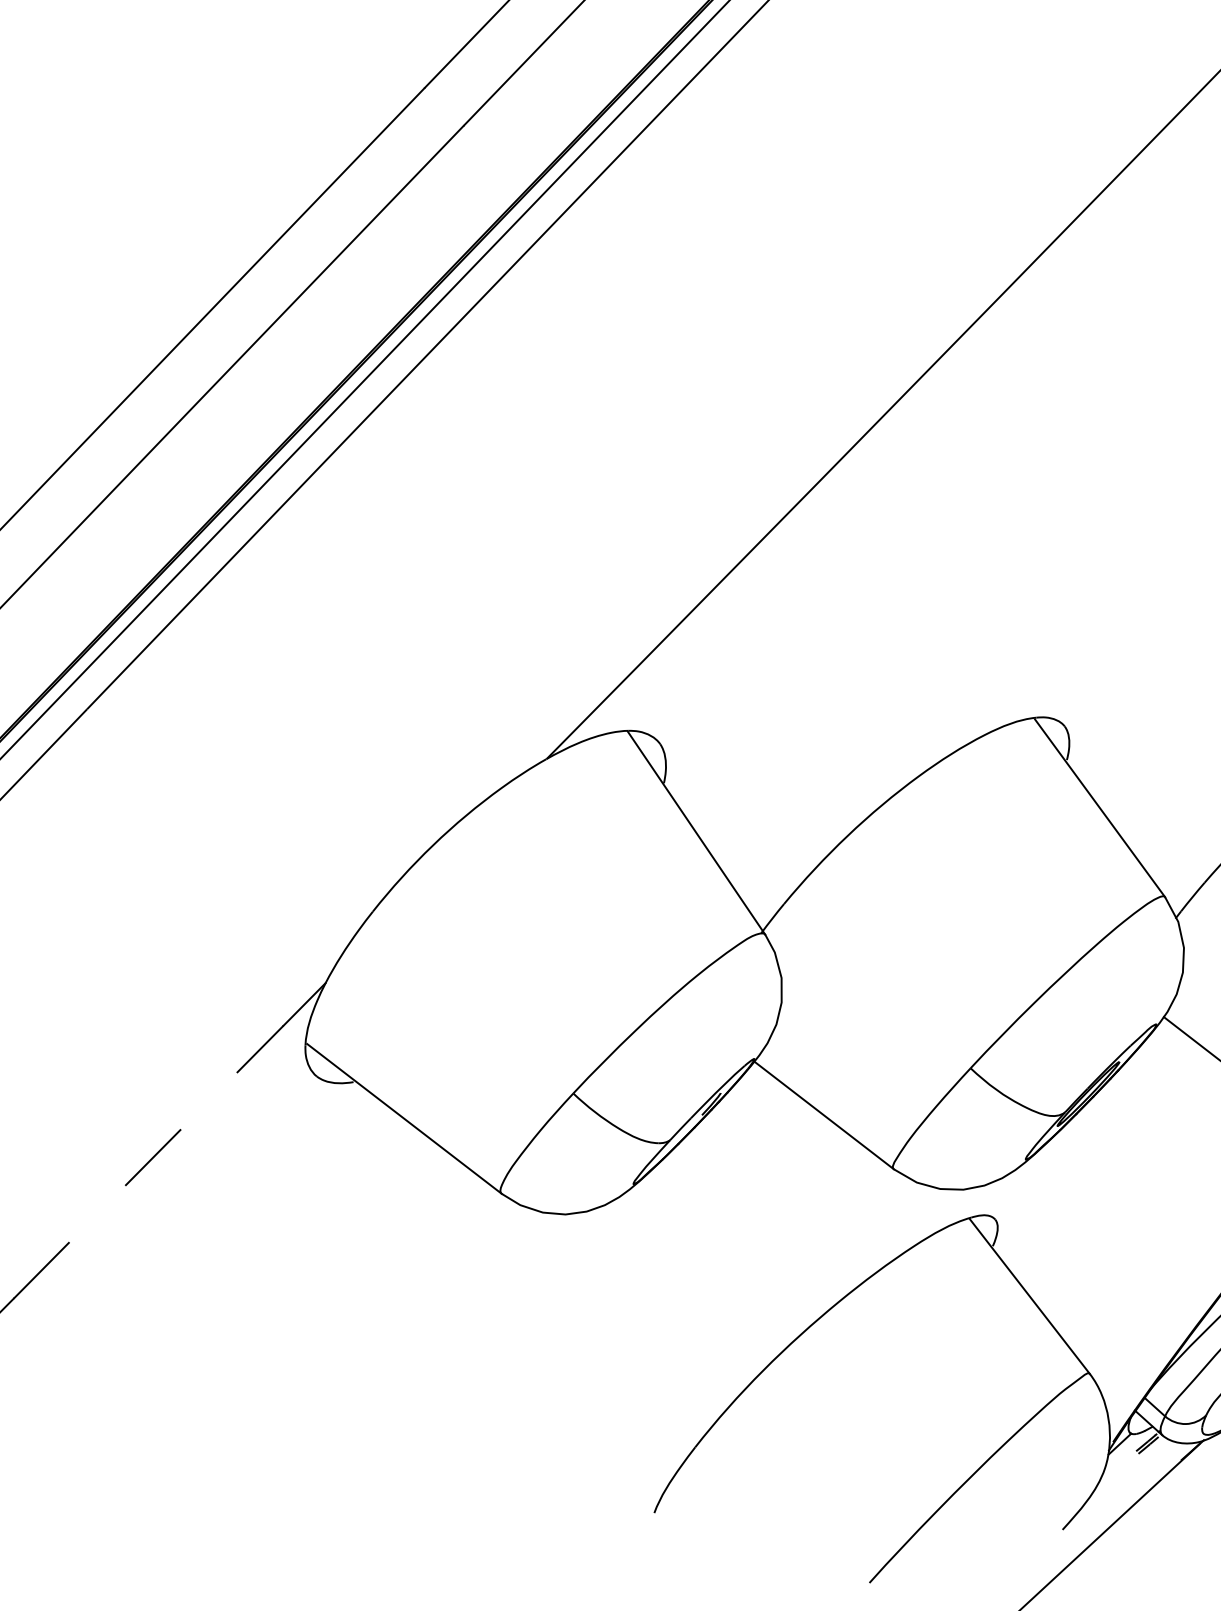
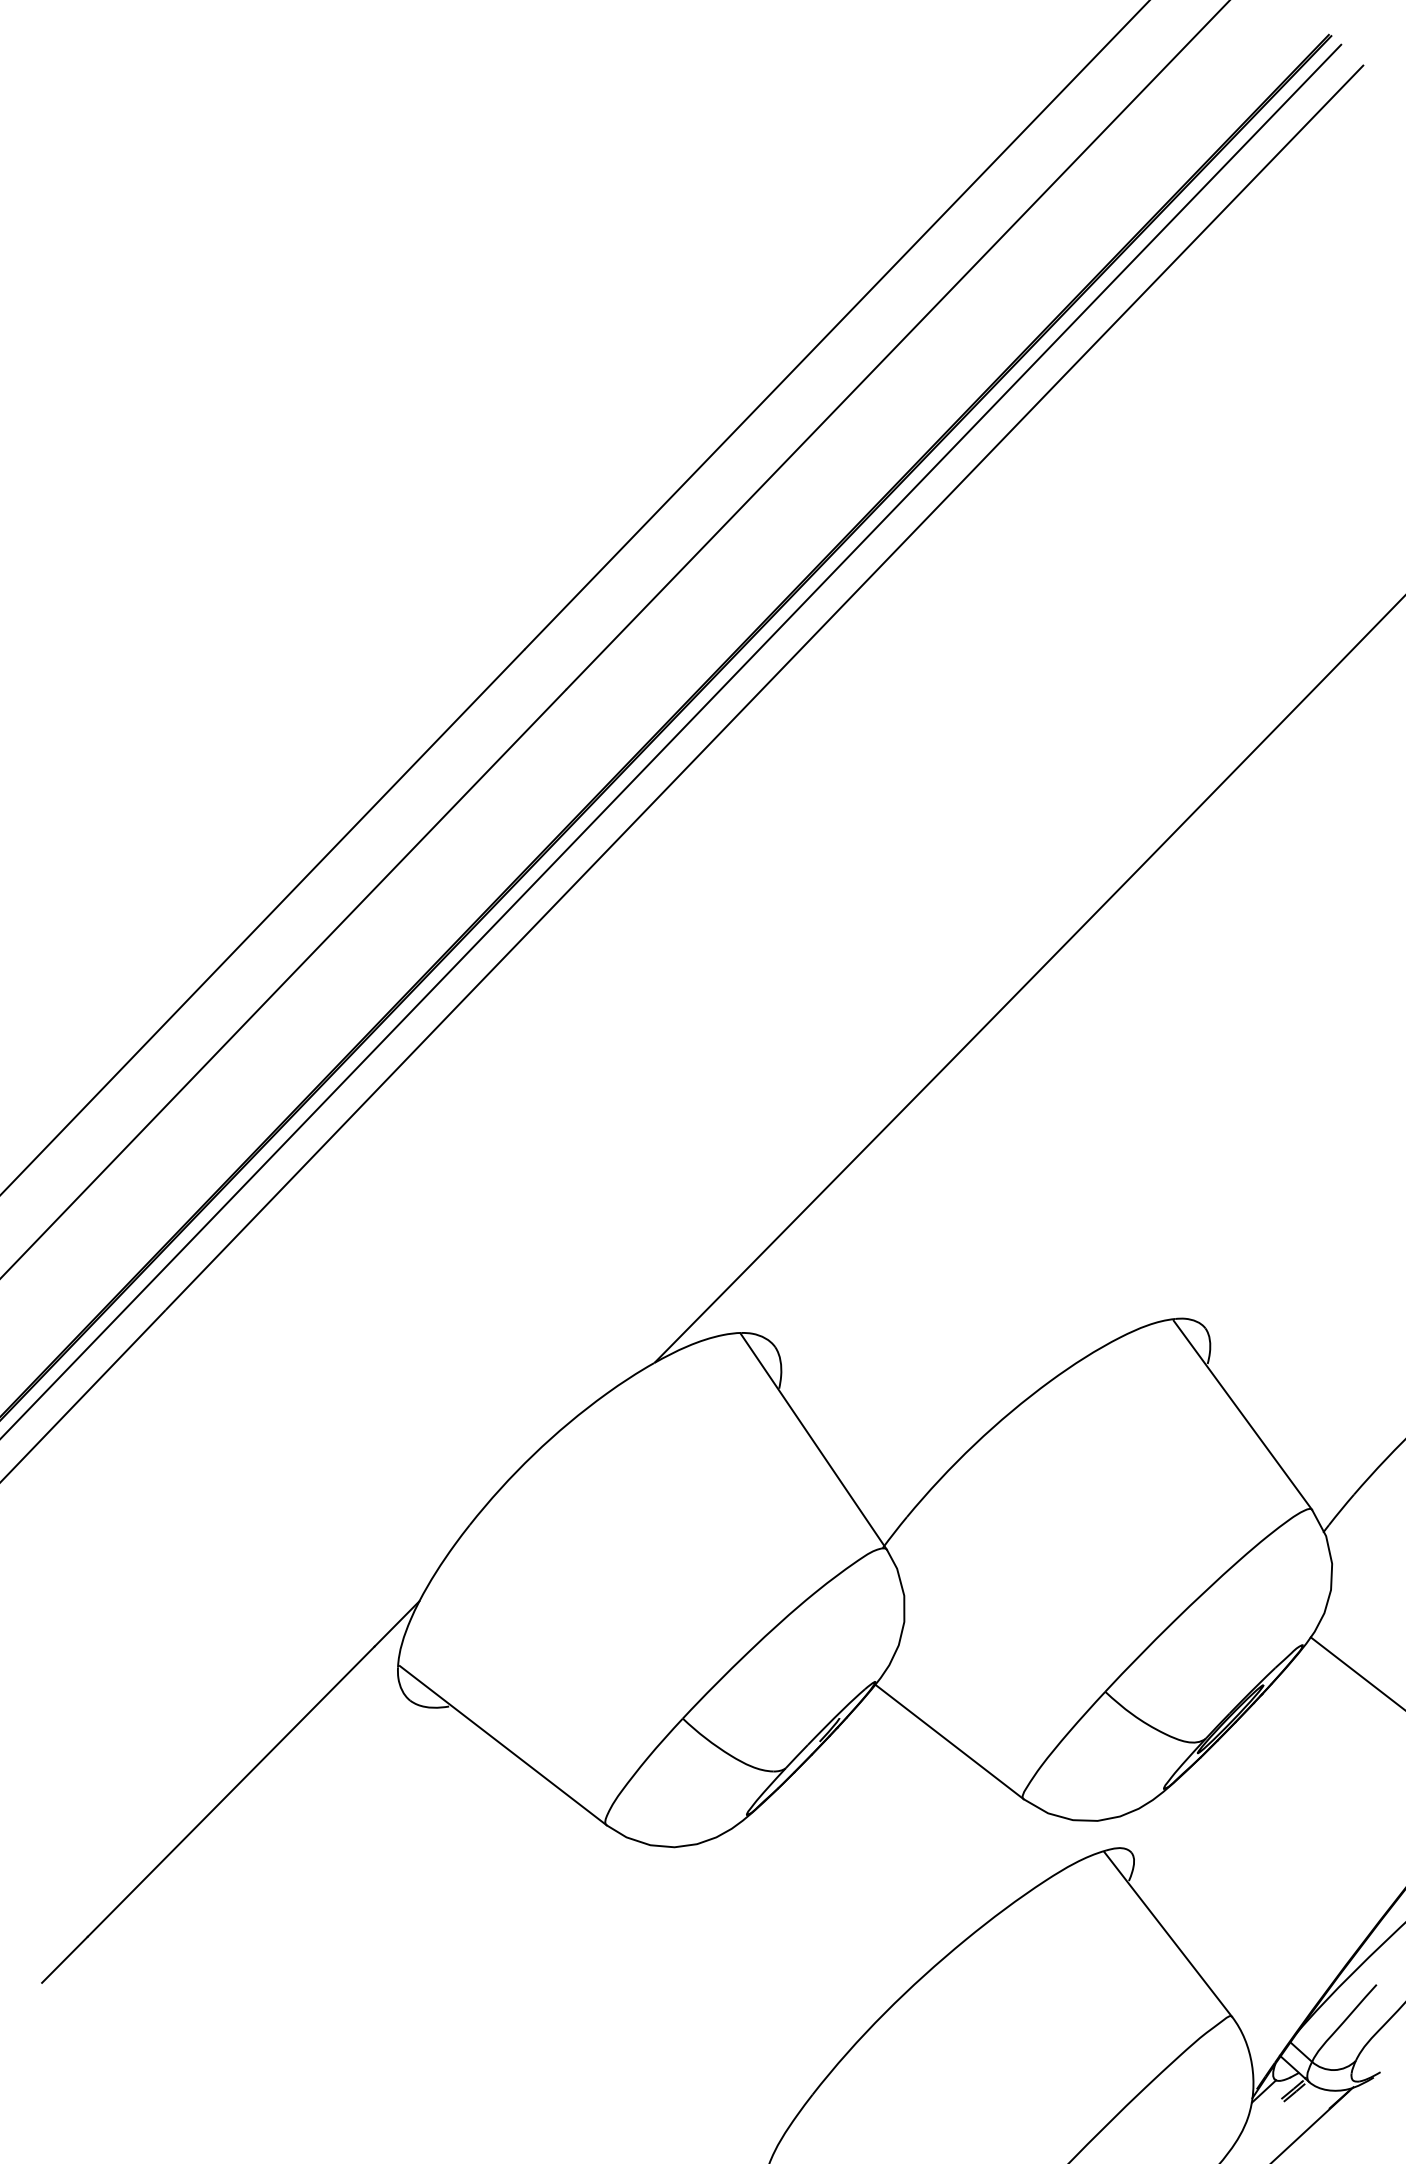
line: (148, 1162) -> (231, 1791), dashed -> solid

